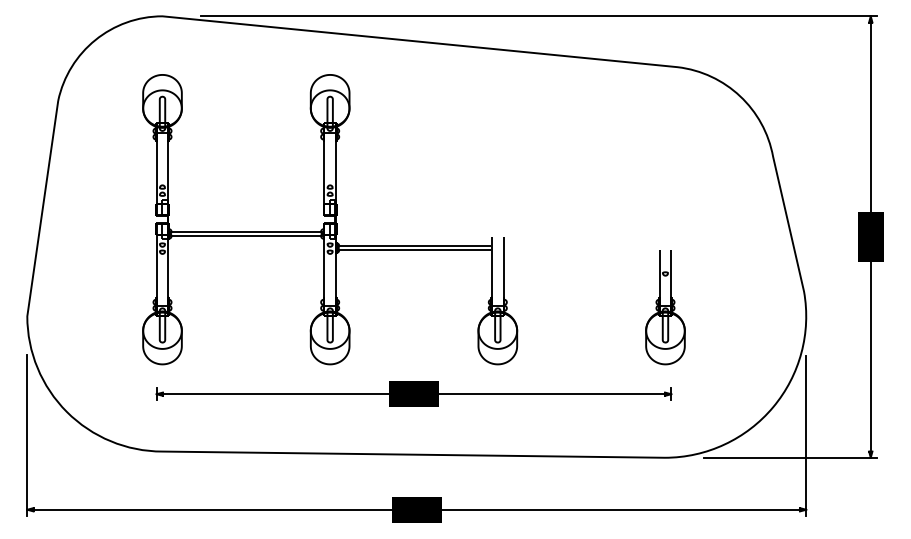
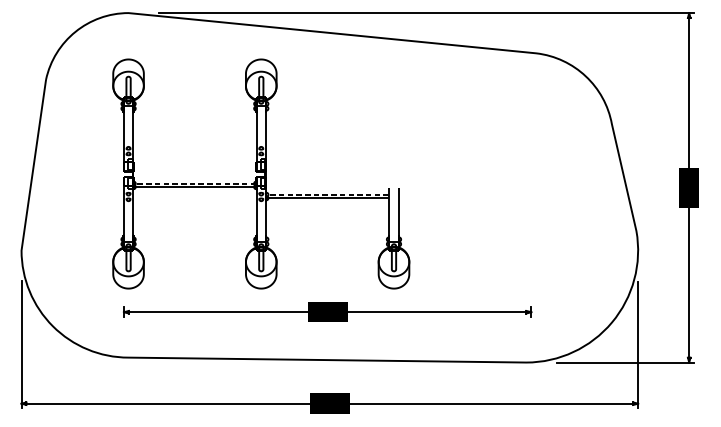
line: (245, 231) -> (194, 183), solid -> dashed
line: (413, 245) -> (327, 194), solid -> dashed
part: (665, 307) -> (526, 243), removed

